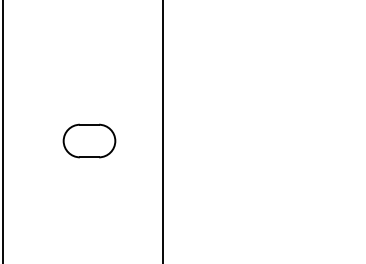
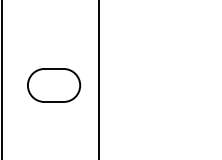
part: (89, 141) -> (54, 85), size x1.67

